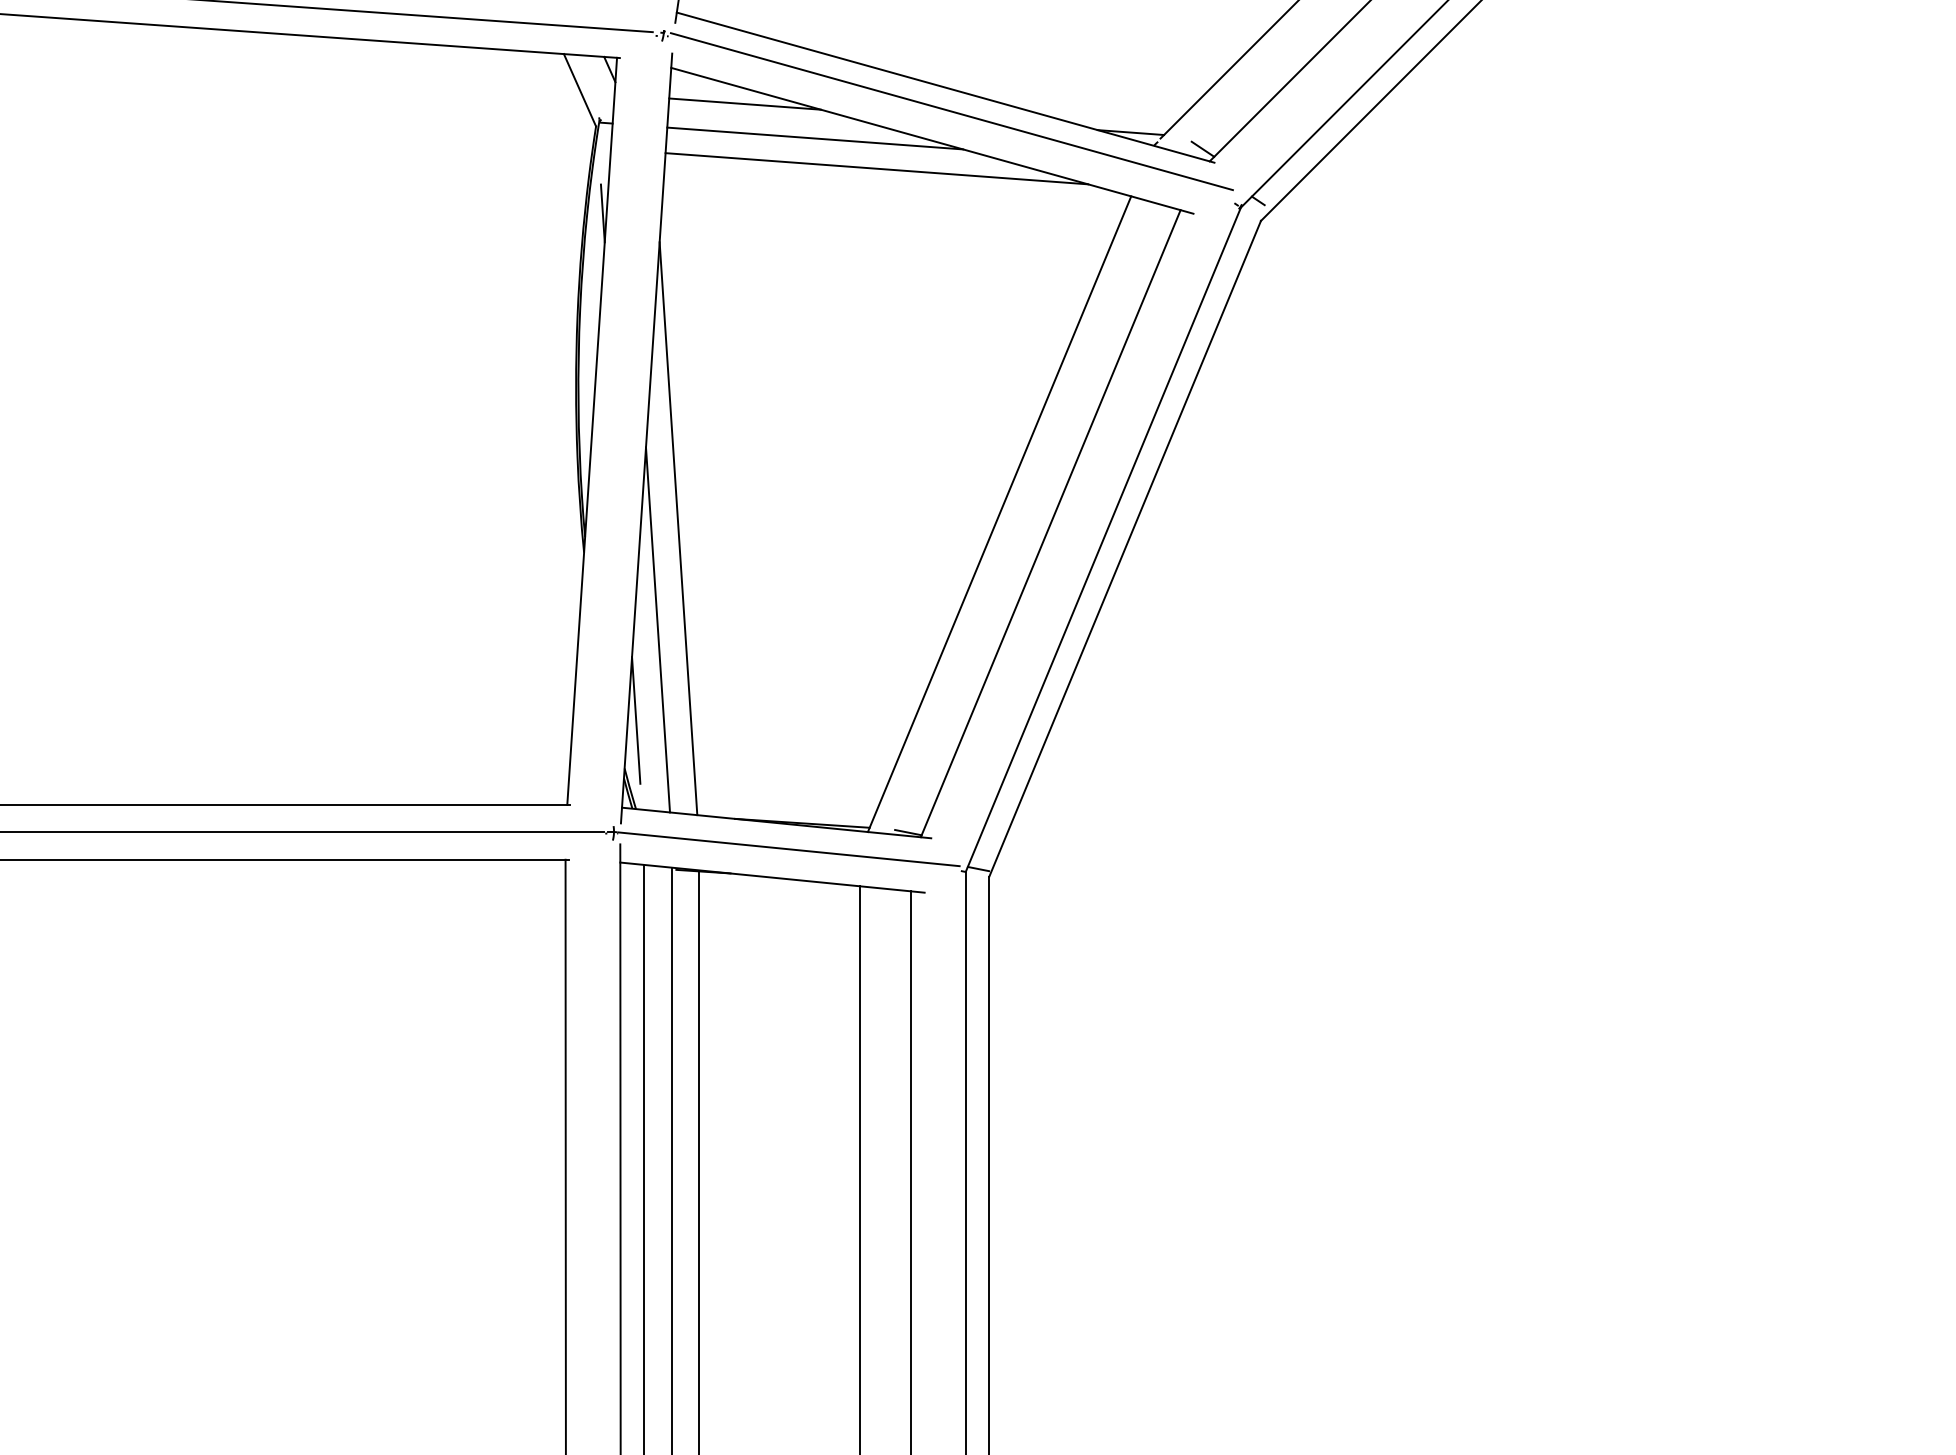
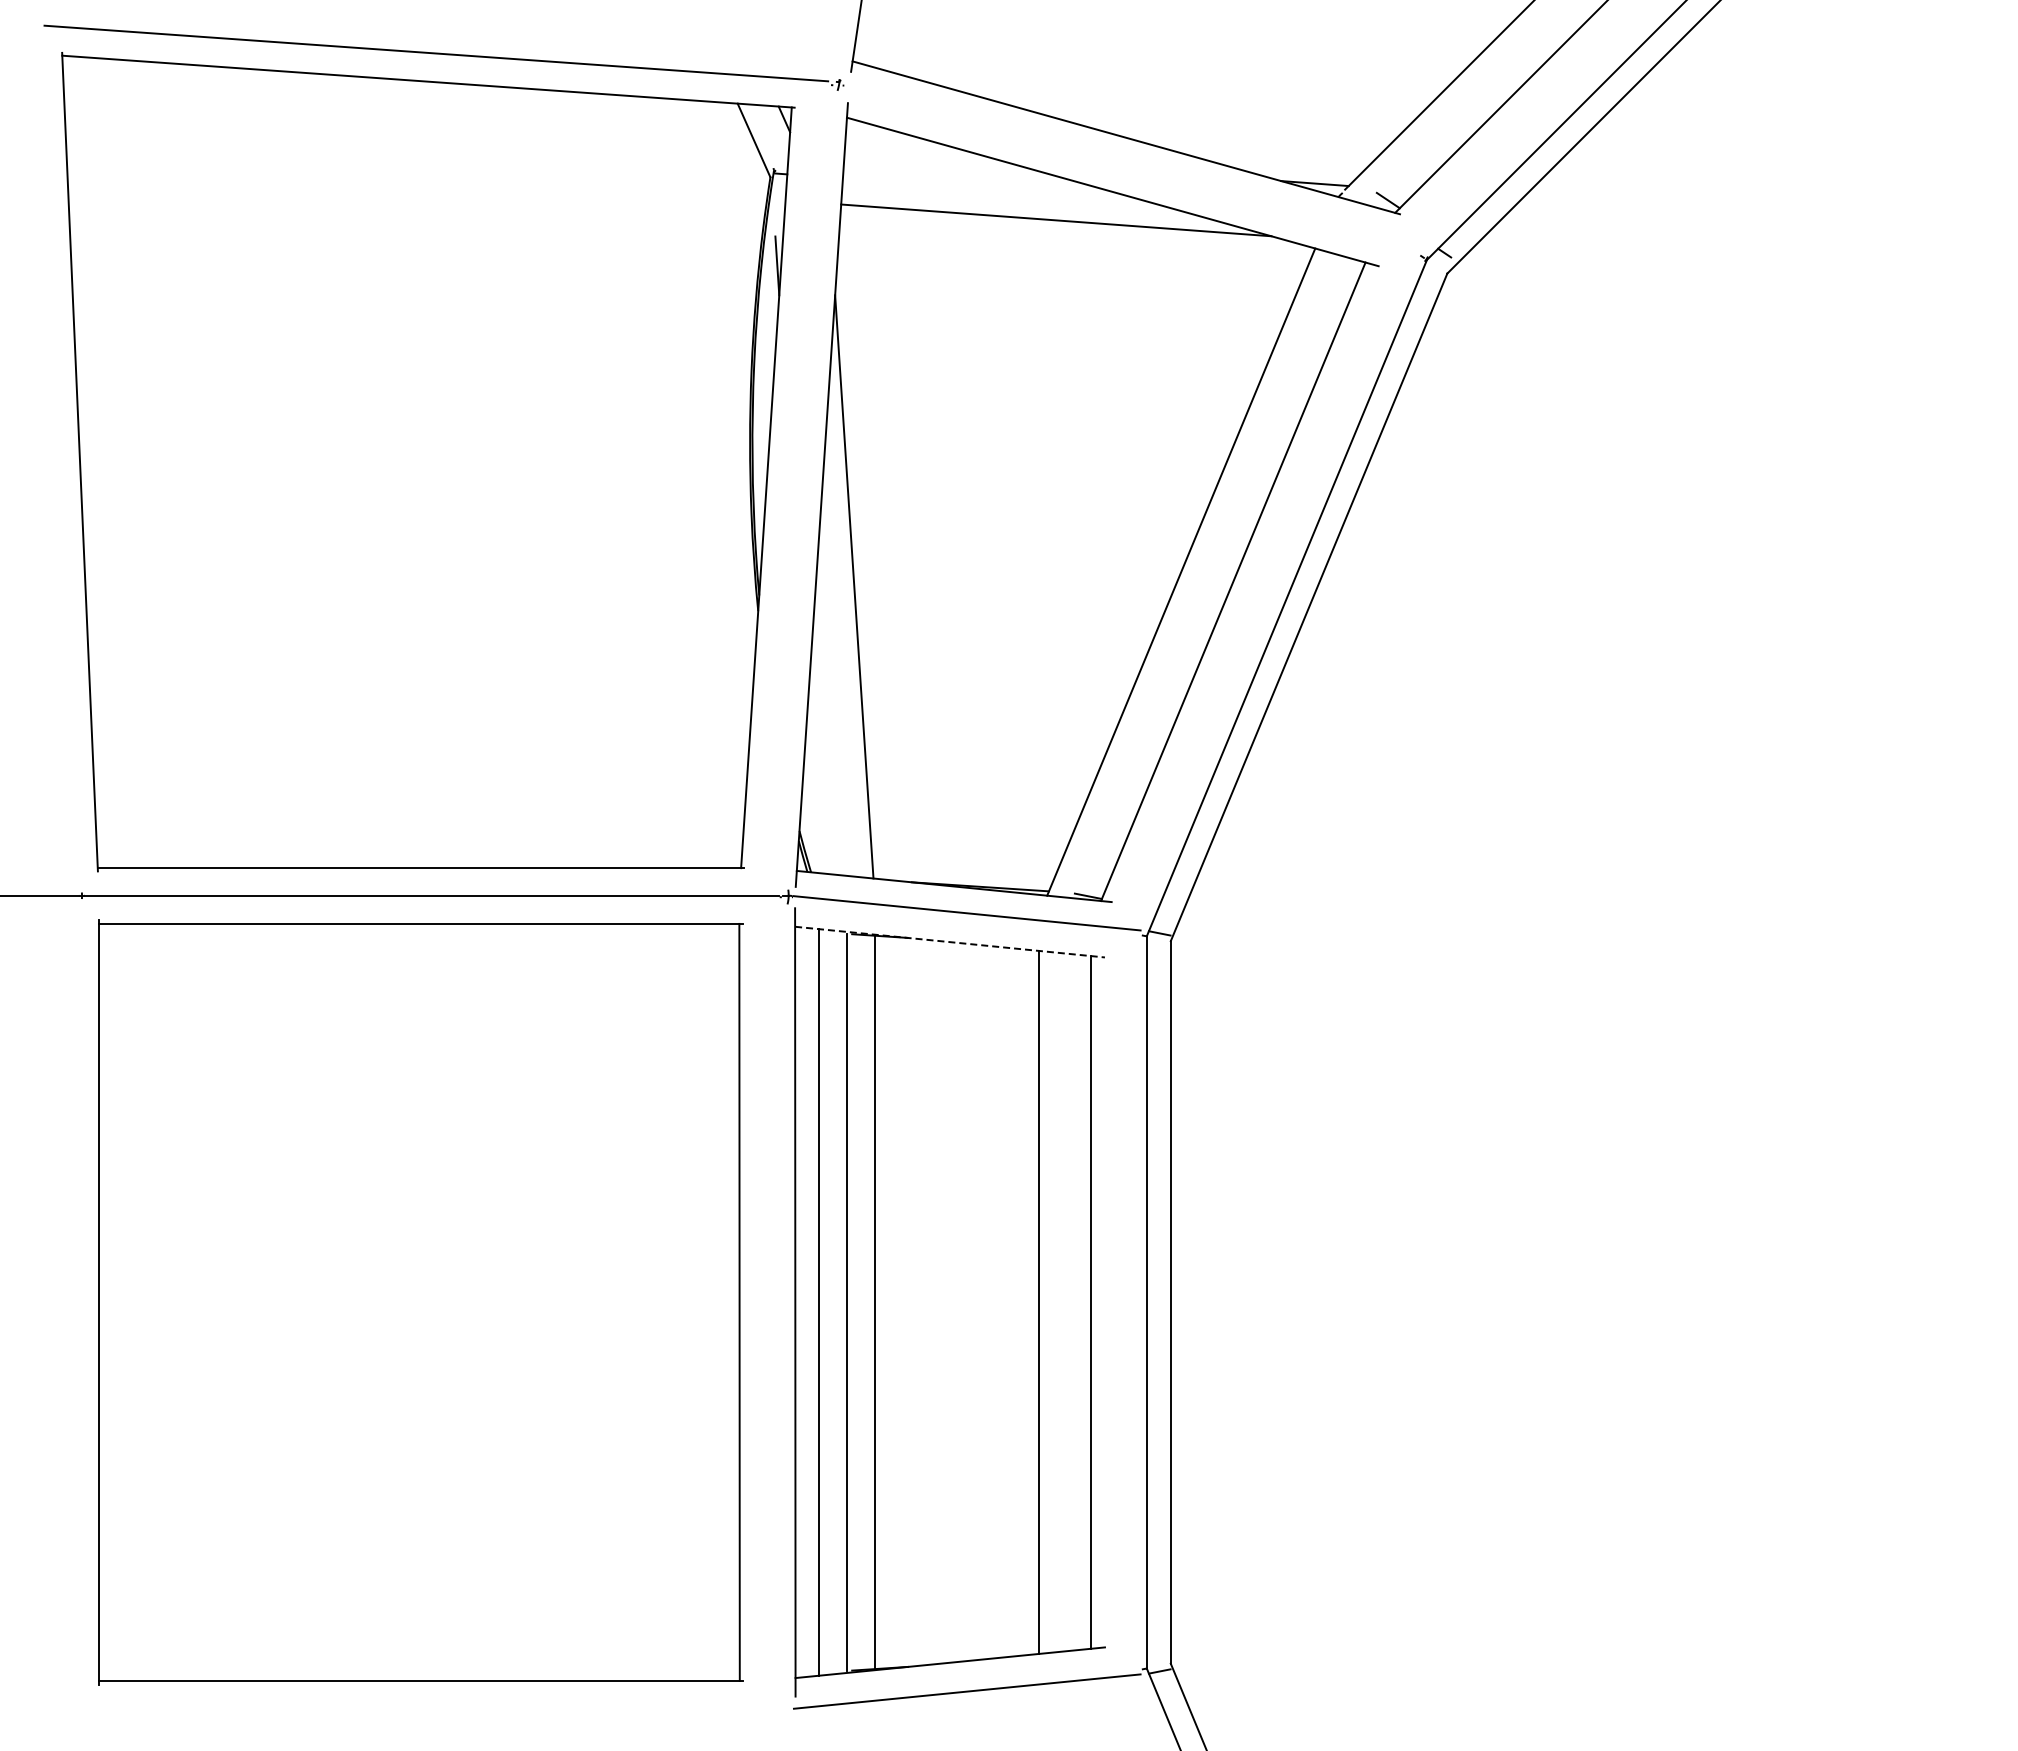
line: (744, 104) -> (921, 154), removed
line: (951, 111) -> (1132, 162), removed
line: (815, 138) -> (993, 189), removed
line: (658, 629) -> (833, 689), removed
line: (636, 719) -> (811, 781), removed
line: (772, 878) -> (950, 942), solid -> dashed

